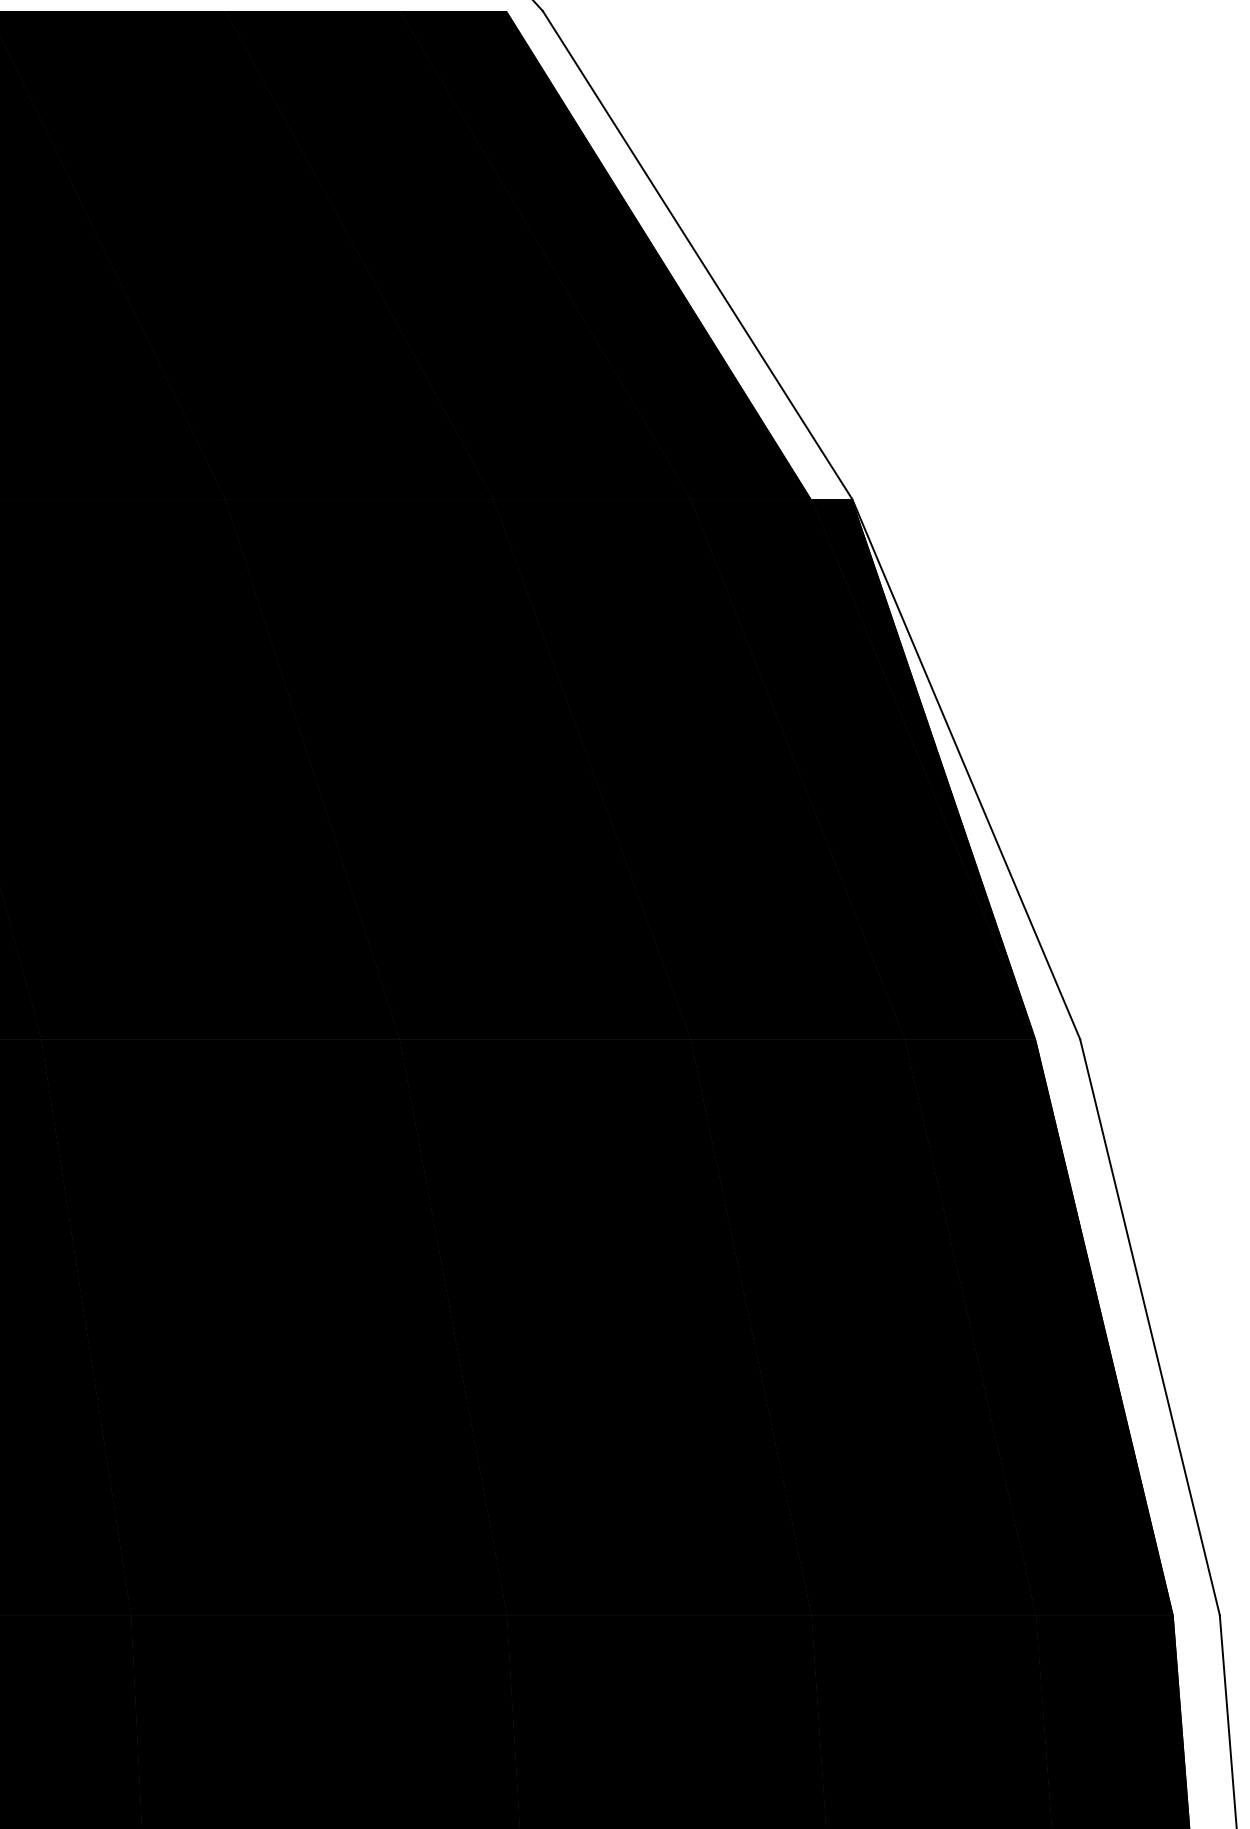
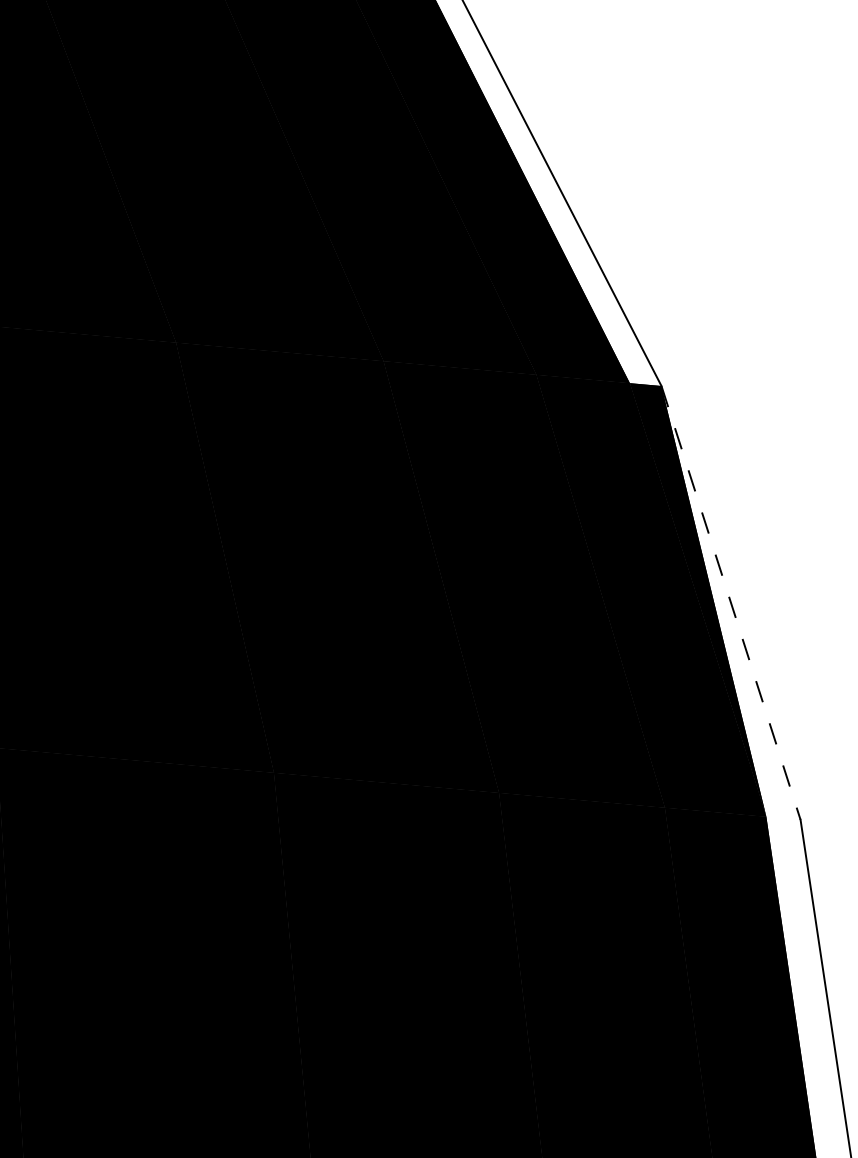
line: (966, 769) -> (731, 603), solid -> dashed

